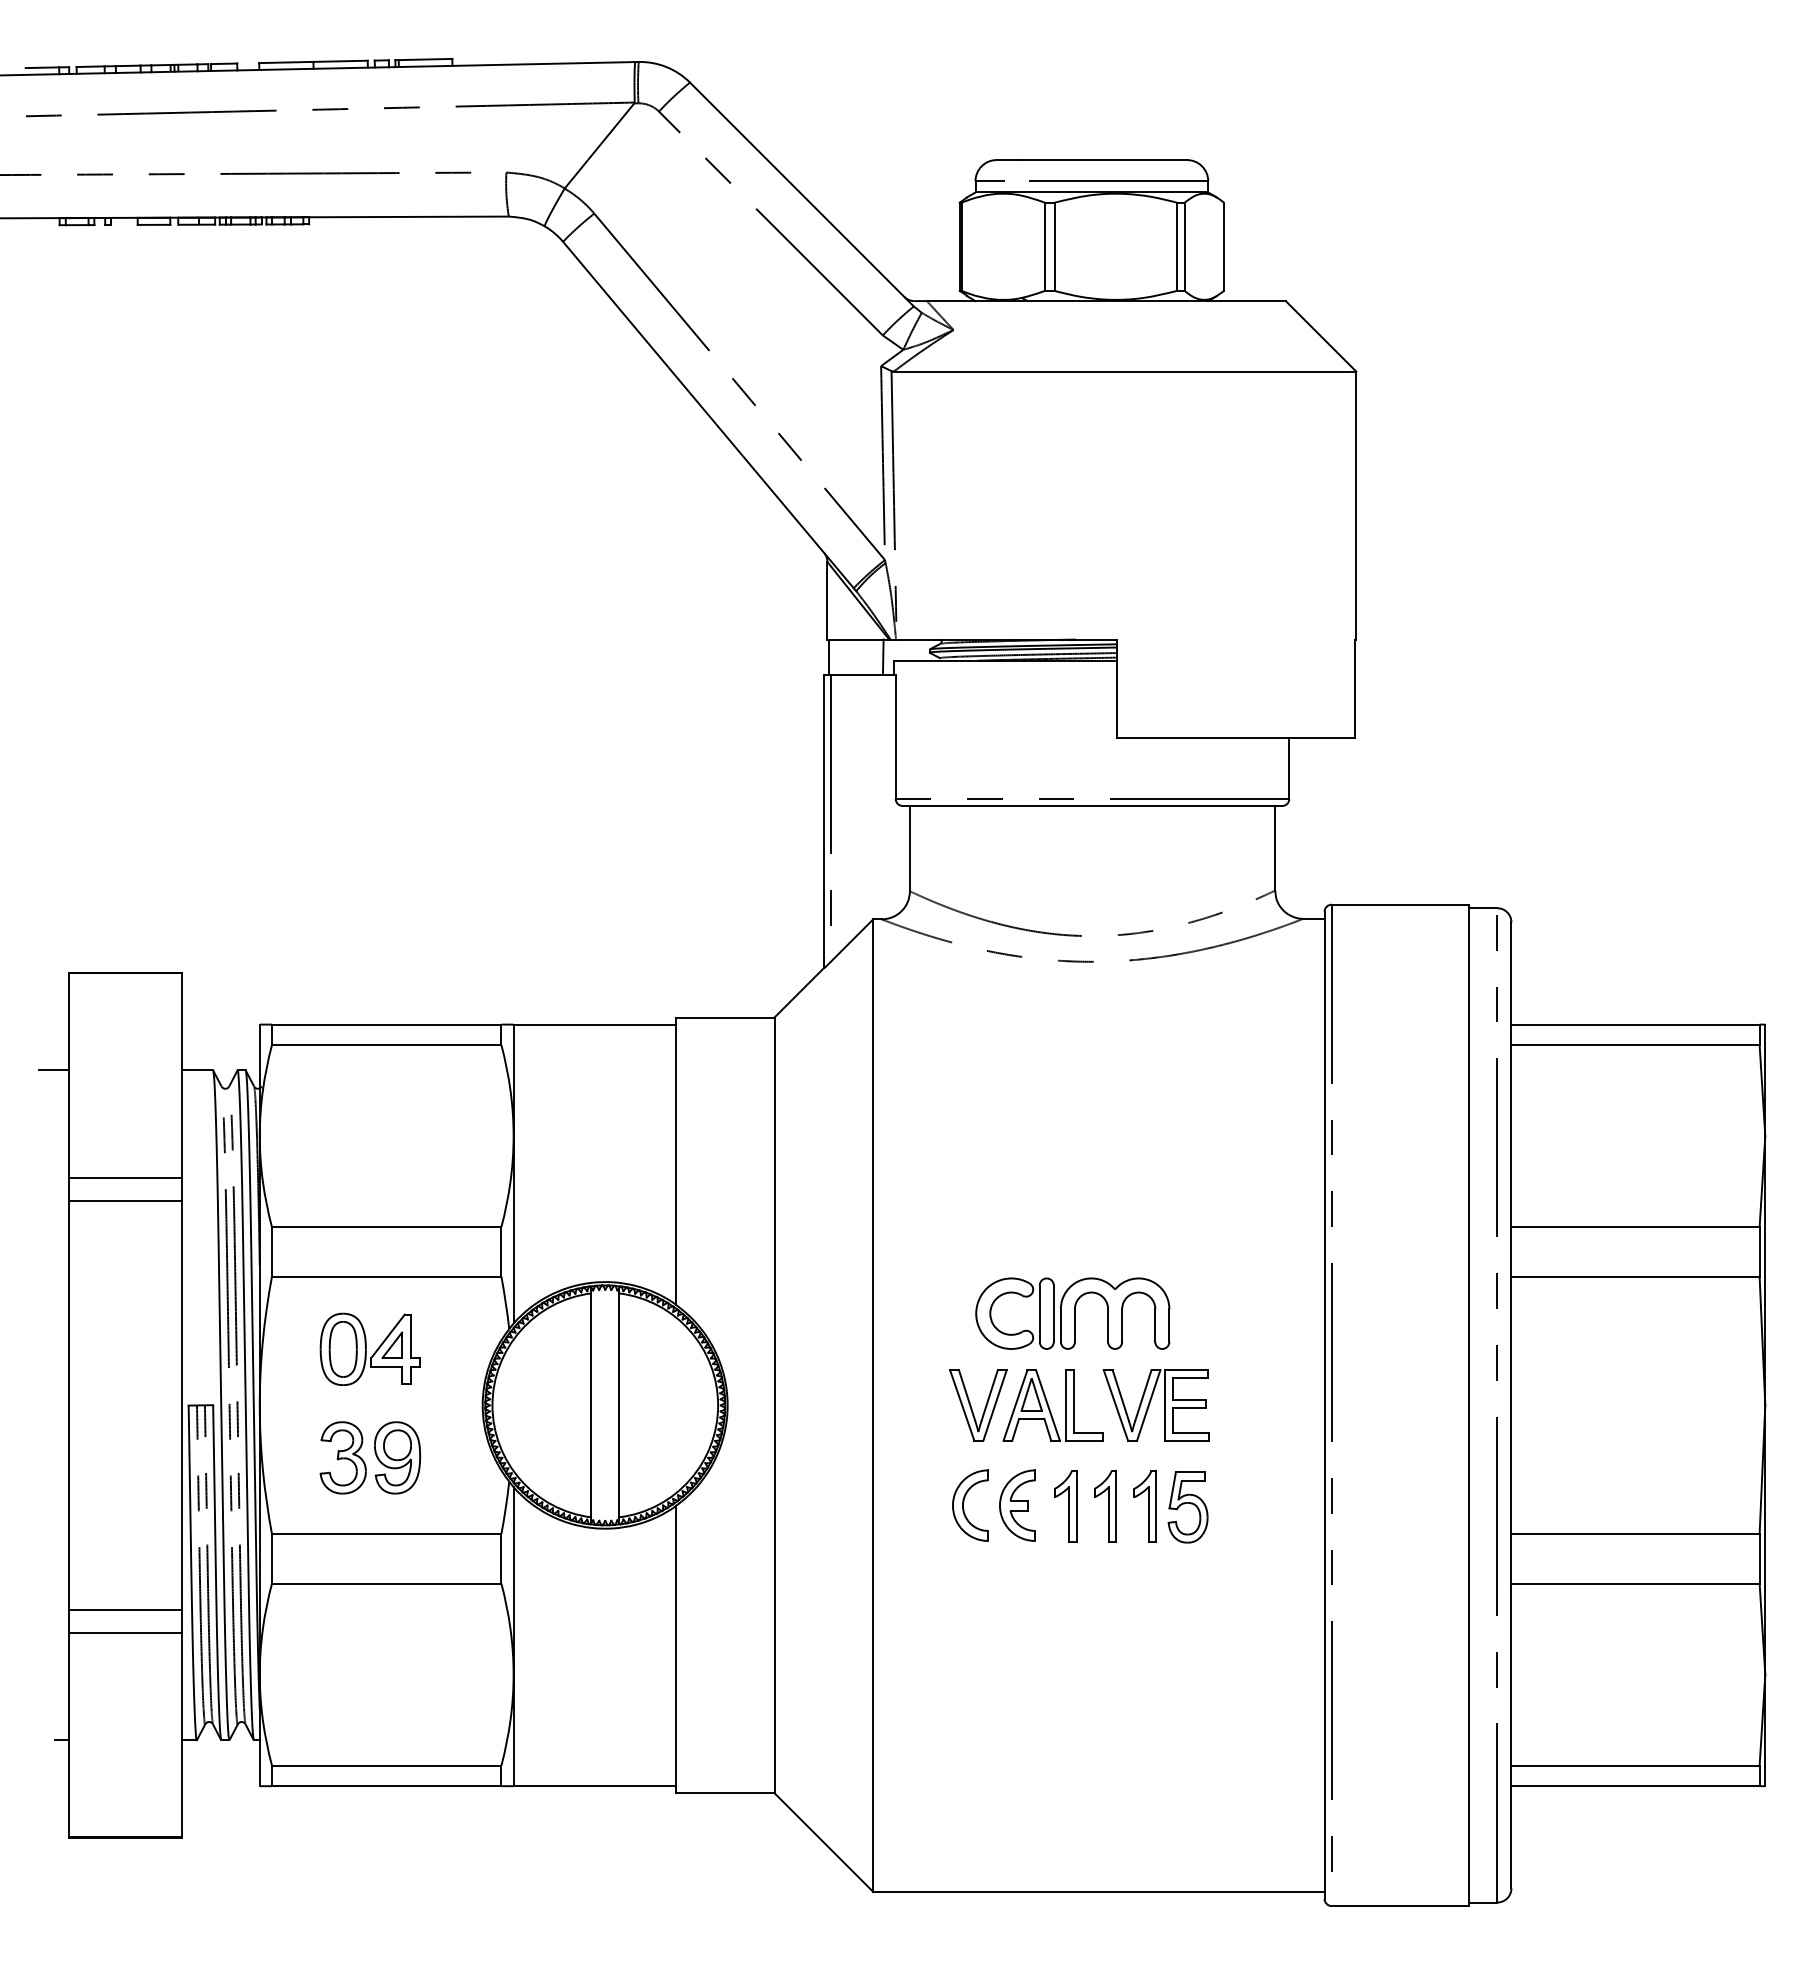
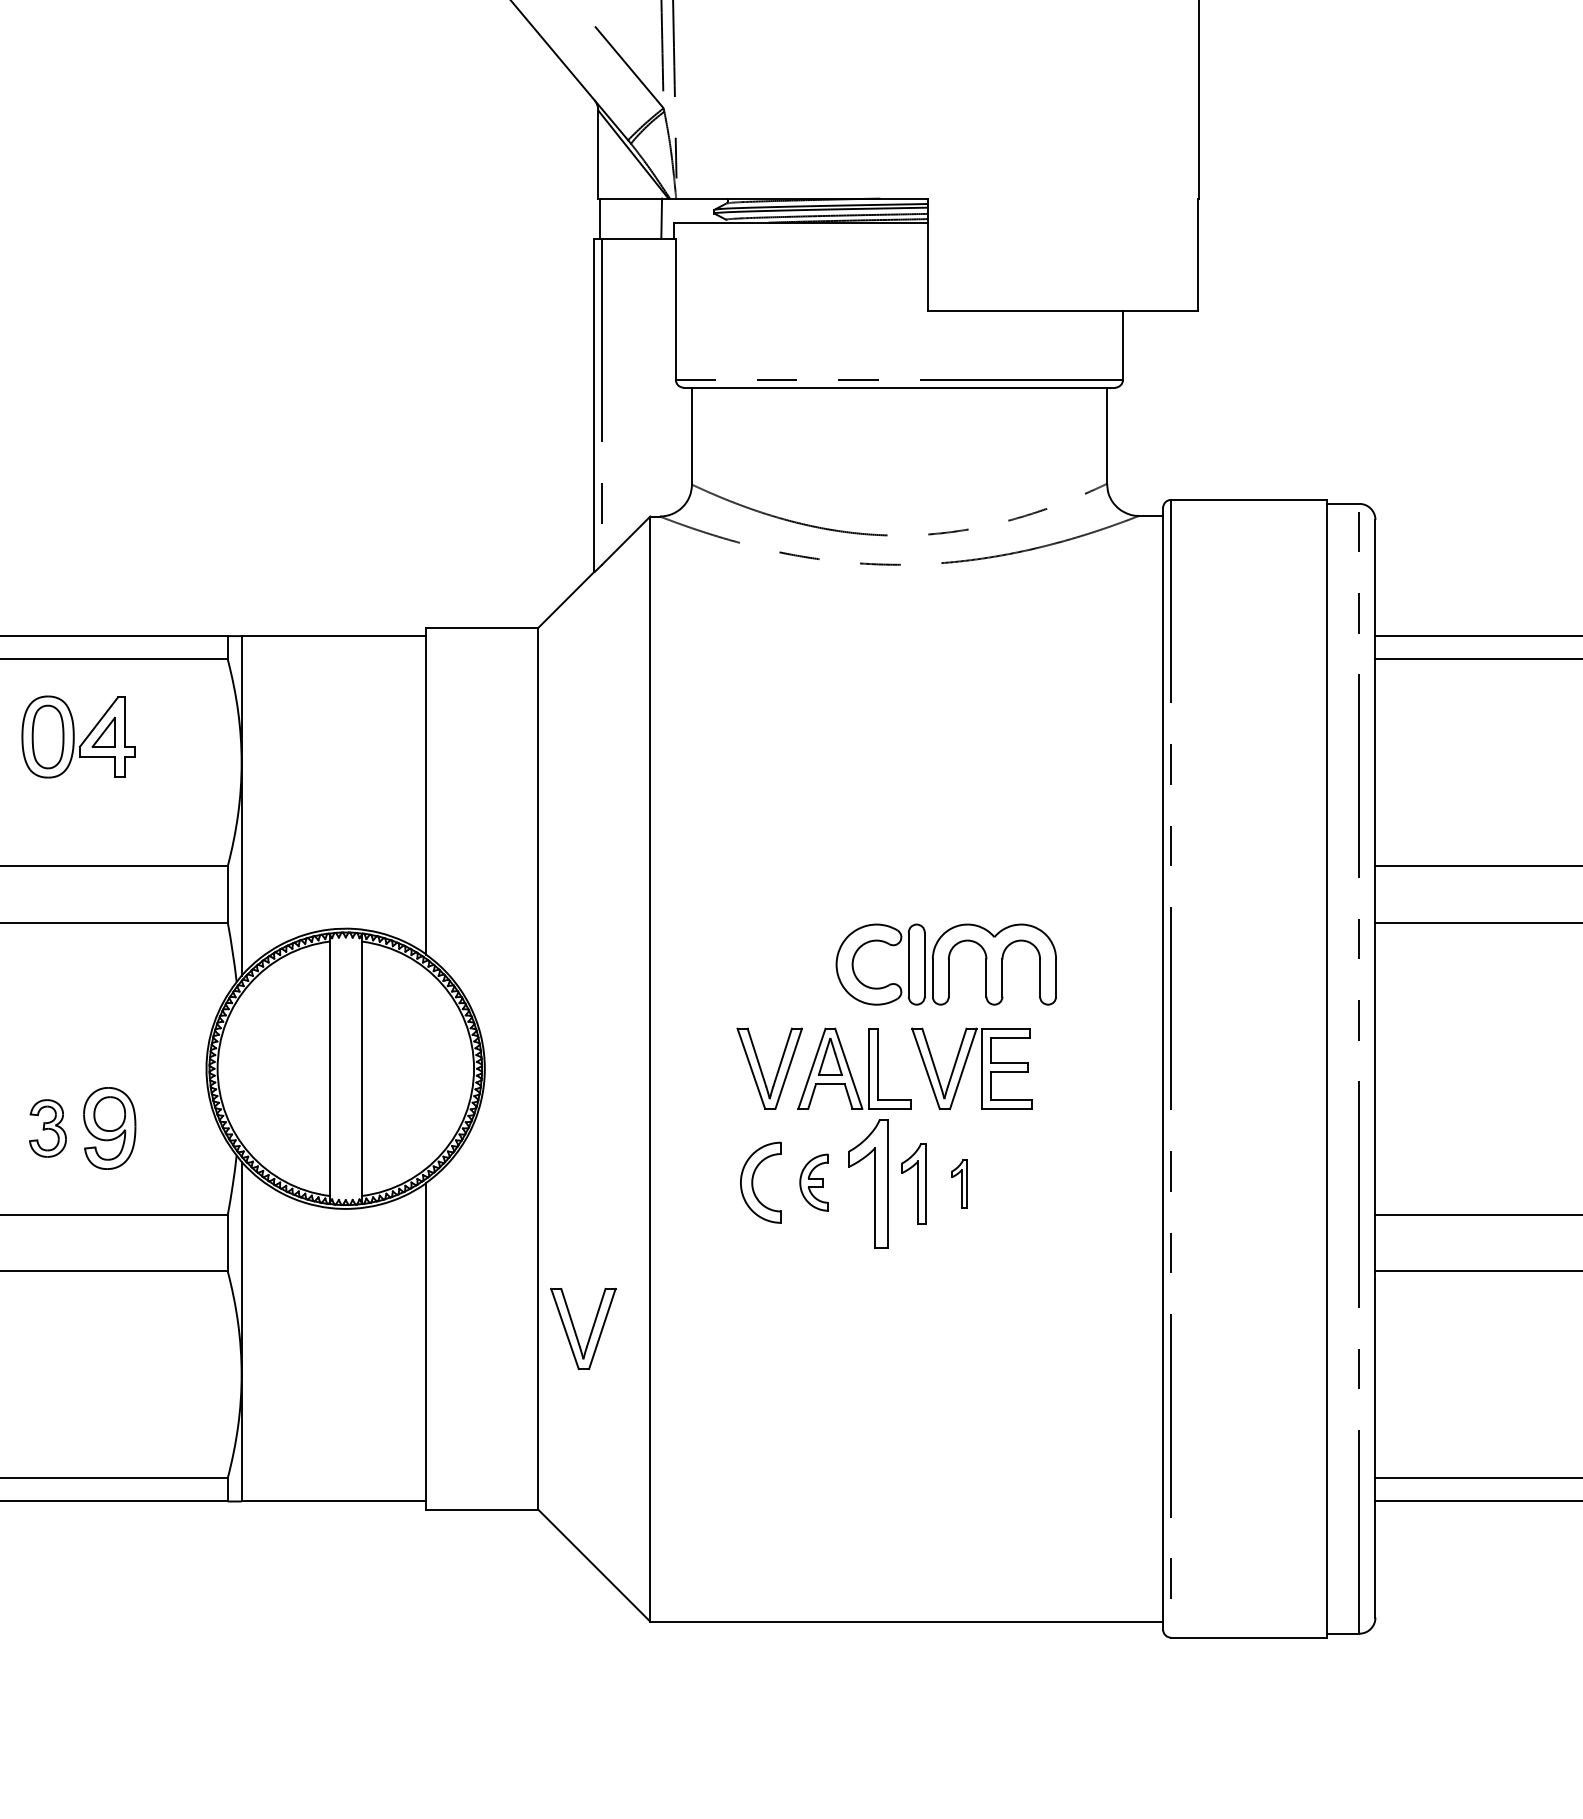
part: (1072, 1313) -> (946, 964), moved
part: (369, 1348) -> (77, 735), moved
part: (342, 1457) -> (47, 1128), size x0.7
part: (1017, 1505) -> (814, 1182), size x0.7
part: (1065, 1506) -> (868, 1183), size x1.6
part: (1144, 1506) -> (958, 1183), size x0.6
part: (1187, 1507) -> (1007, 1184), removed
part: (820, 1636) -> (590, 1331), added

